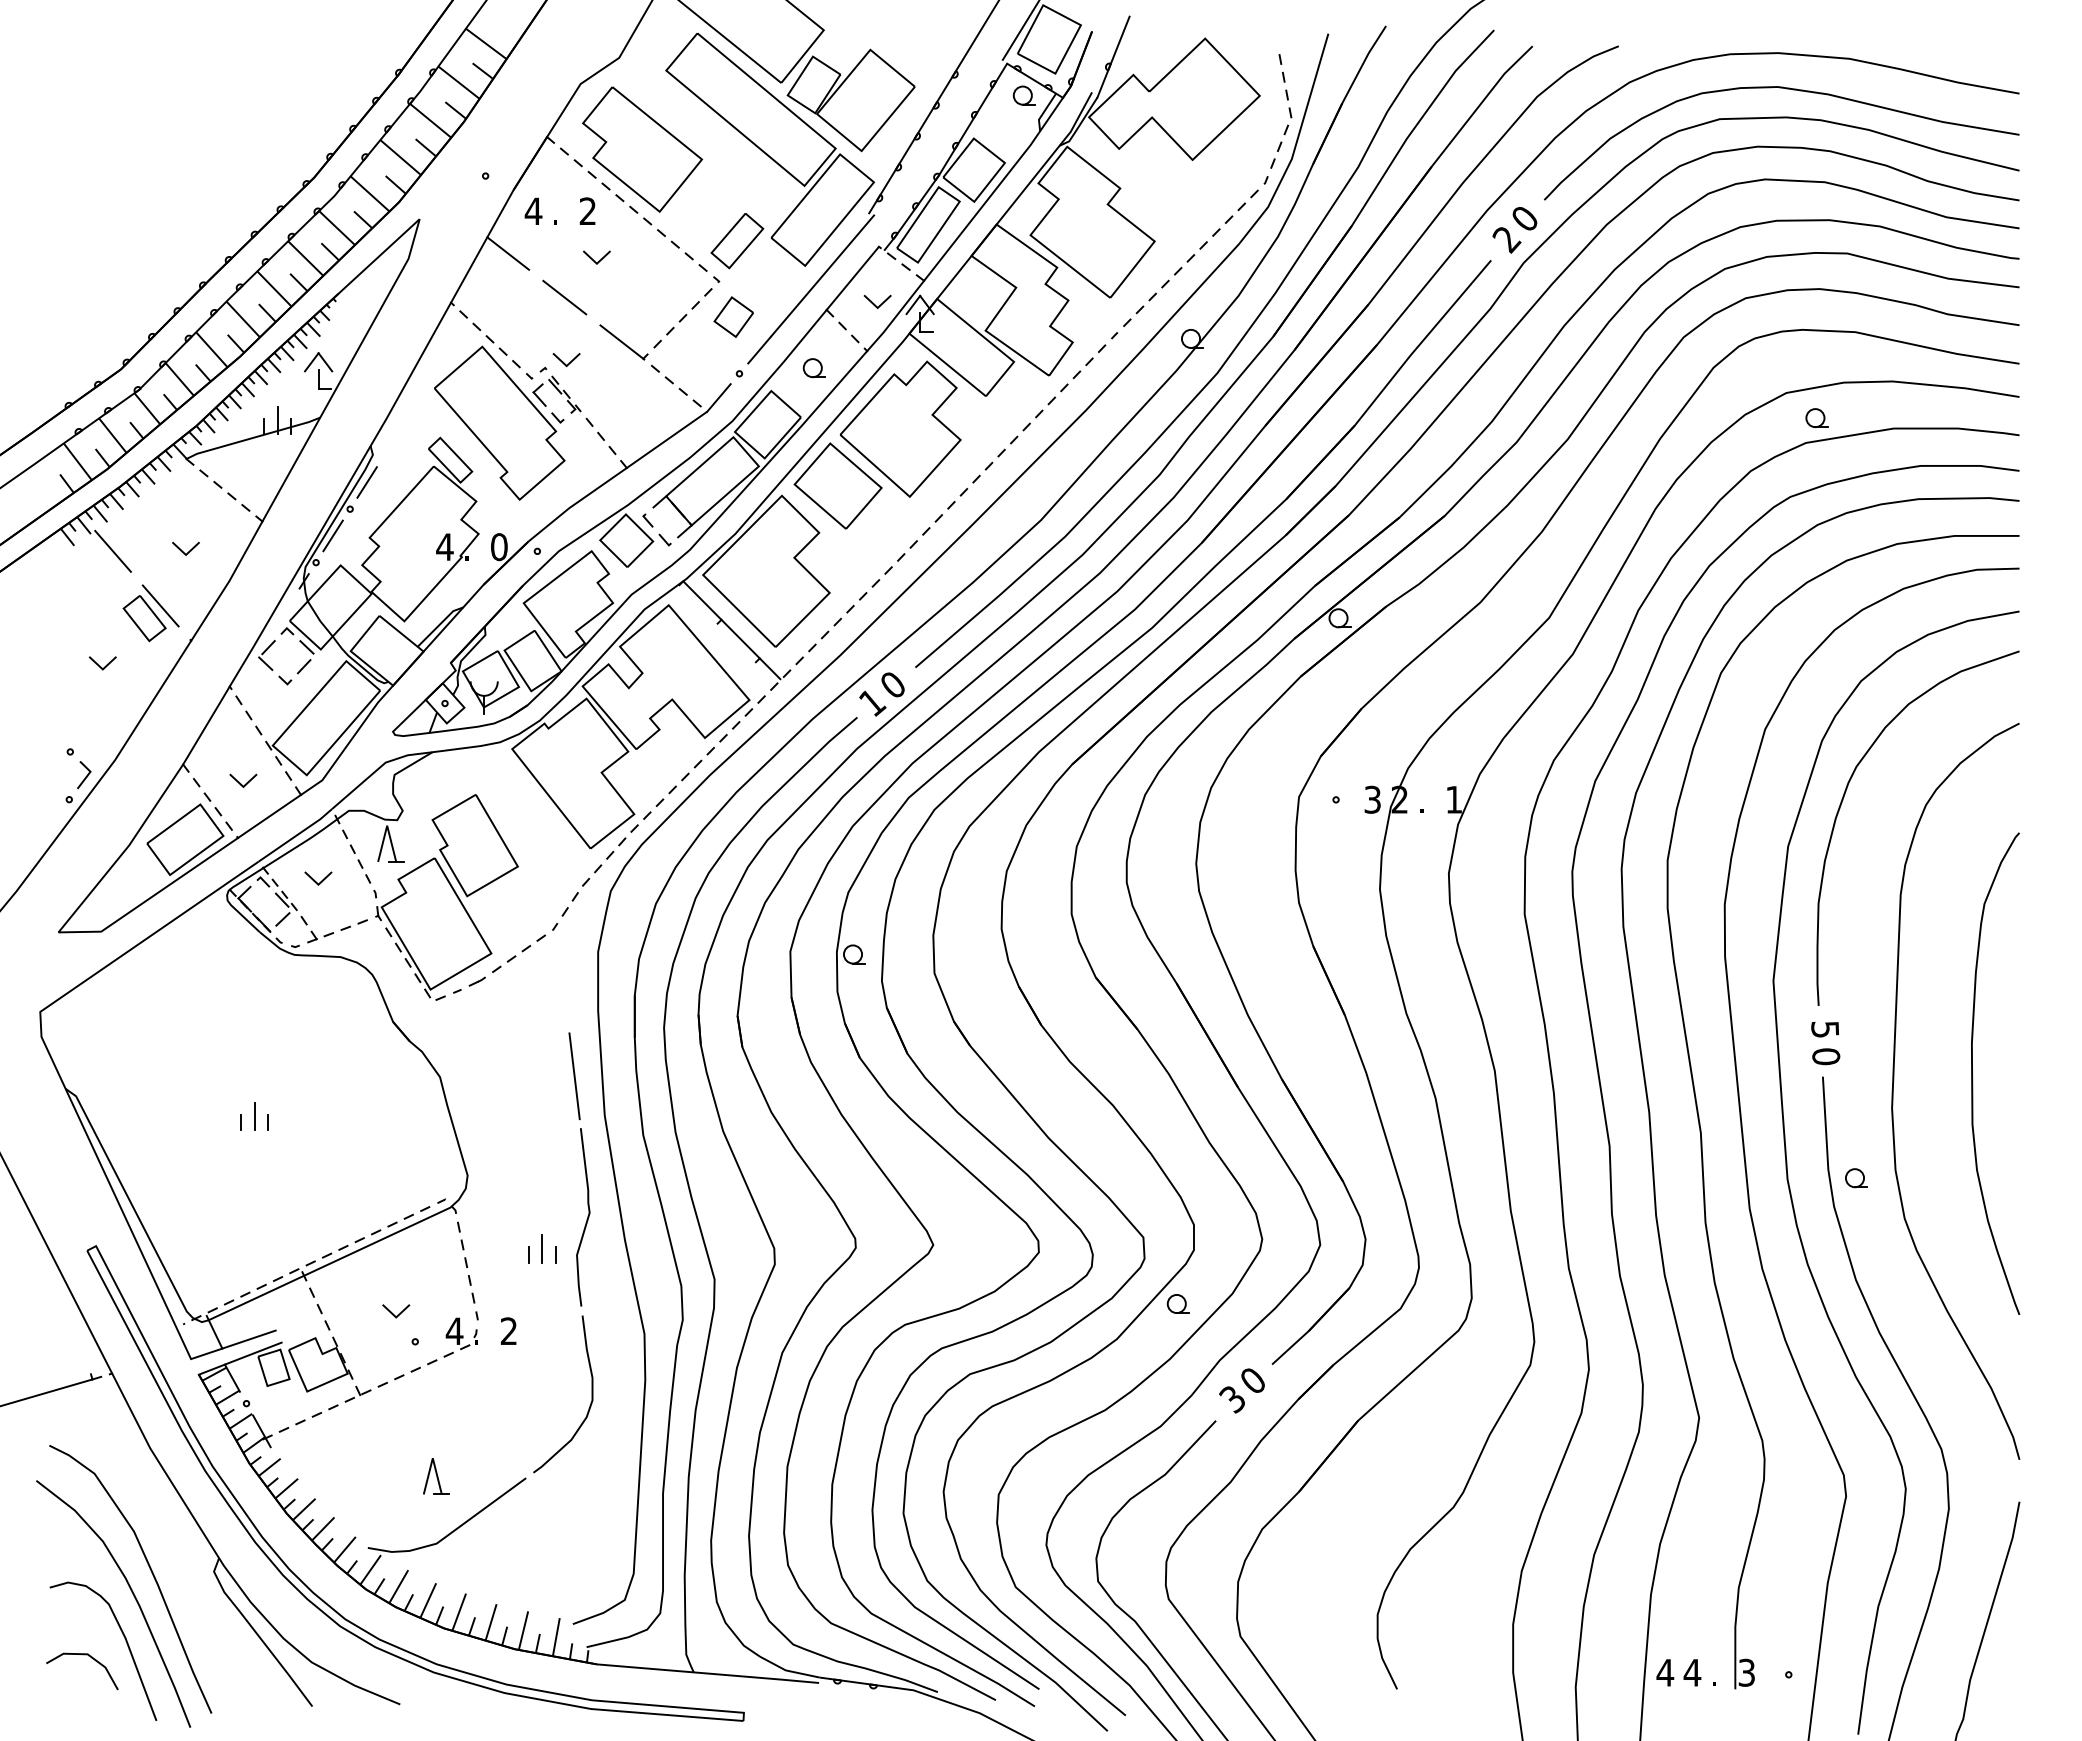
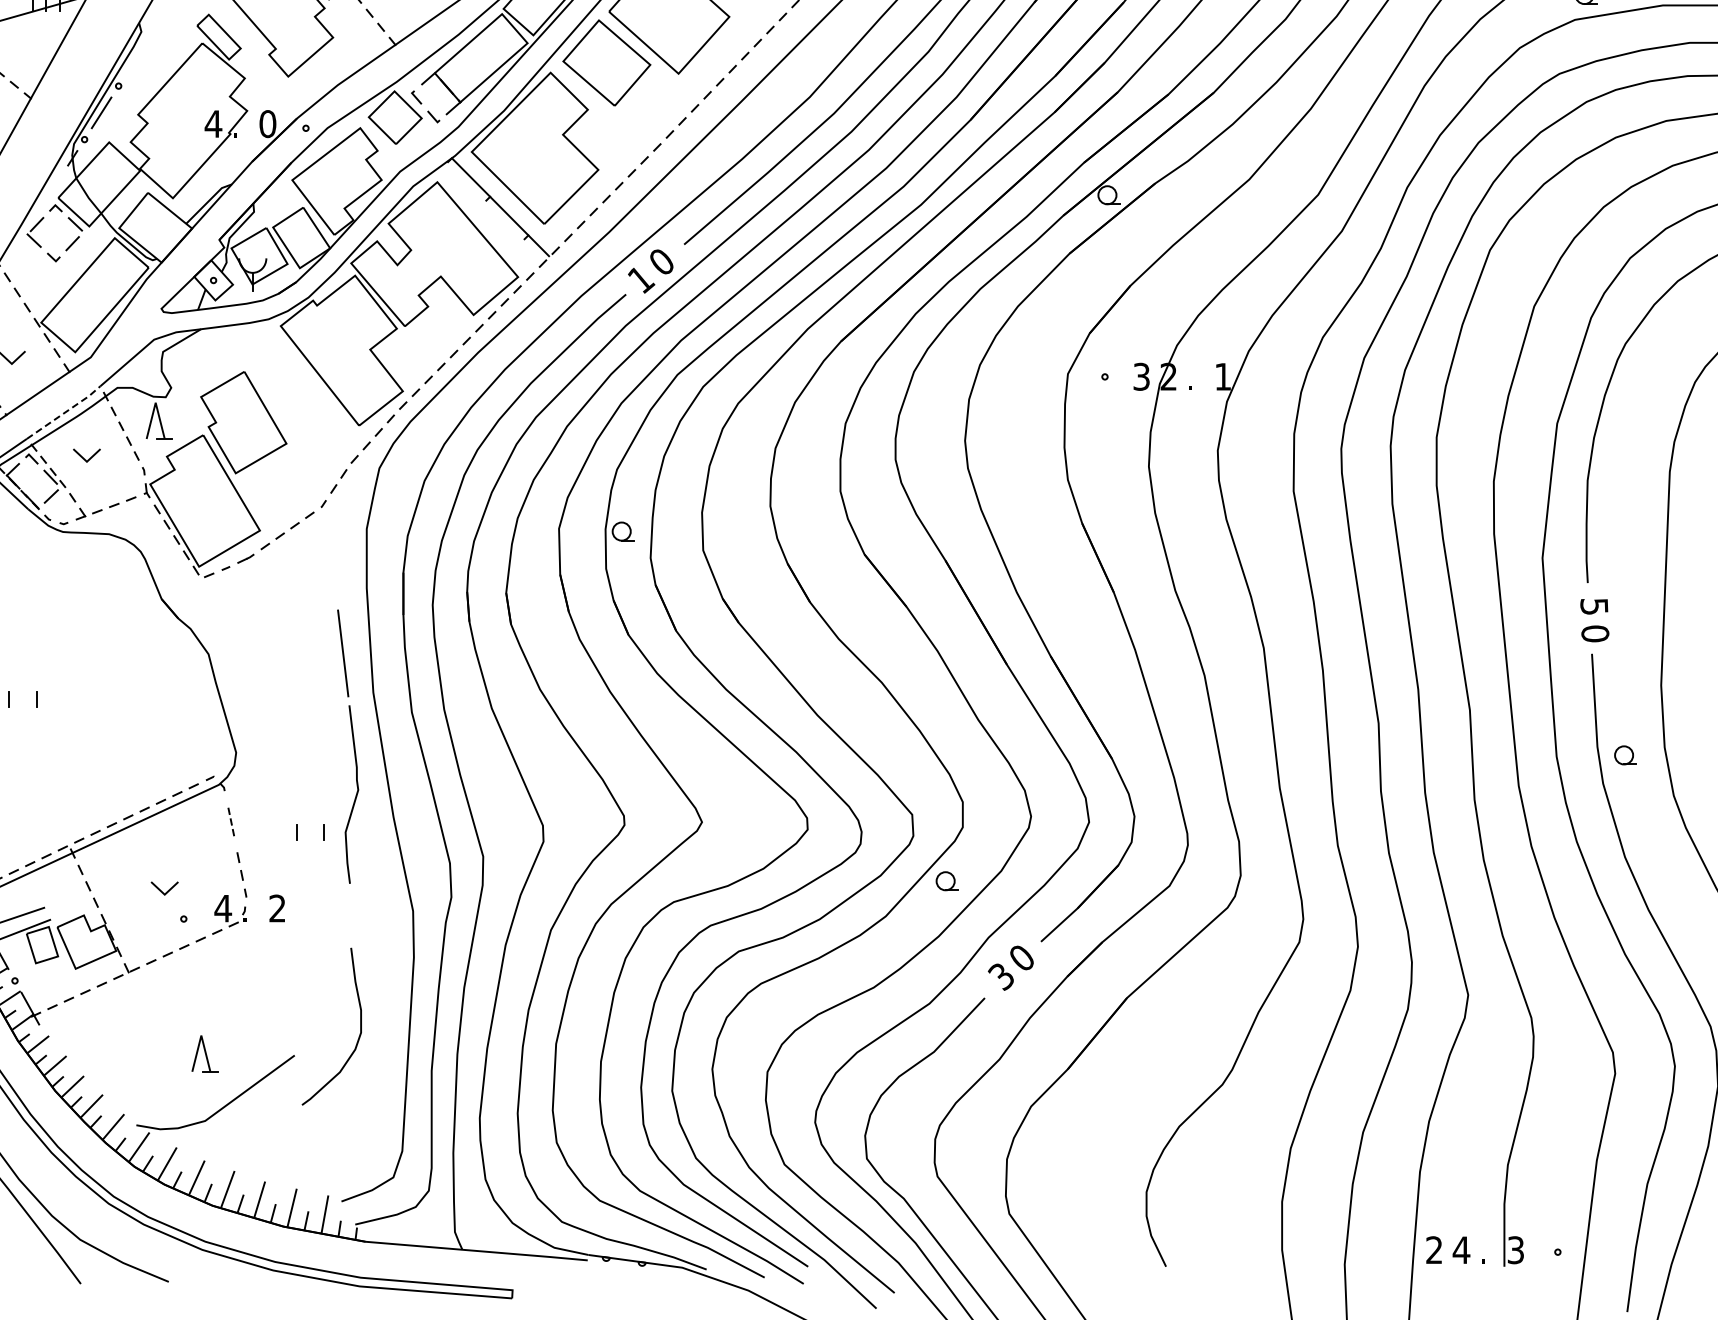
line: (366, 482) -> (135, 59), removed
line: (296, 835) -> (64, 412), solid -> dashed
line: (254, 1116) -> (22, 693), removed
part: (462, 1244) -> (231, 821), size x0.6
line: (542, 1248) -> (311, 825), removed
curve: (591, 1394) -> (360, 1026), moved
text: (1665, 1672) -> (1434, 1249), 4 -> 2

